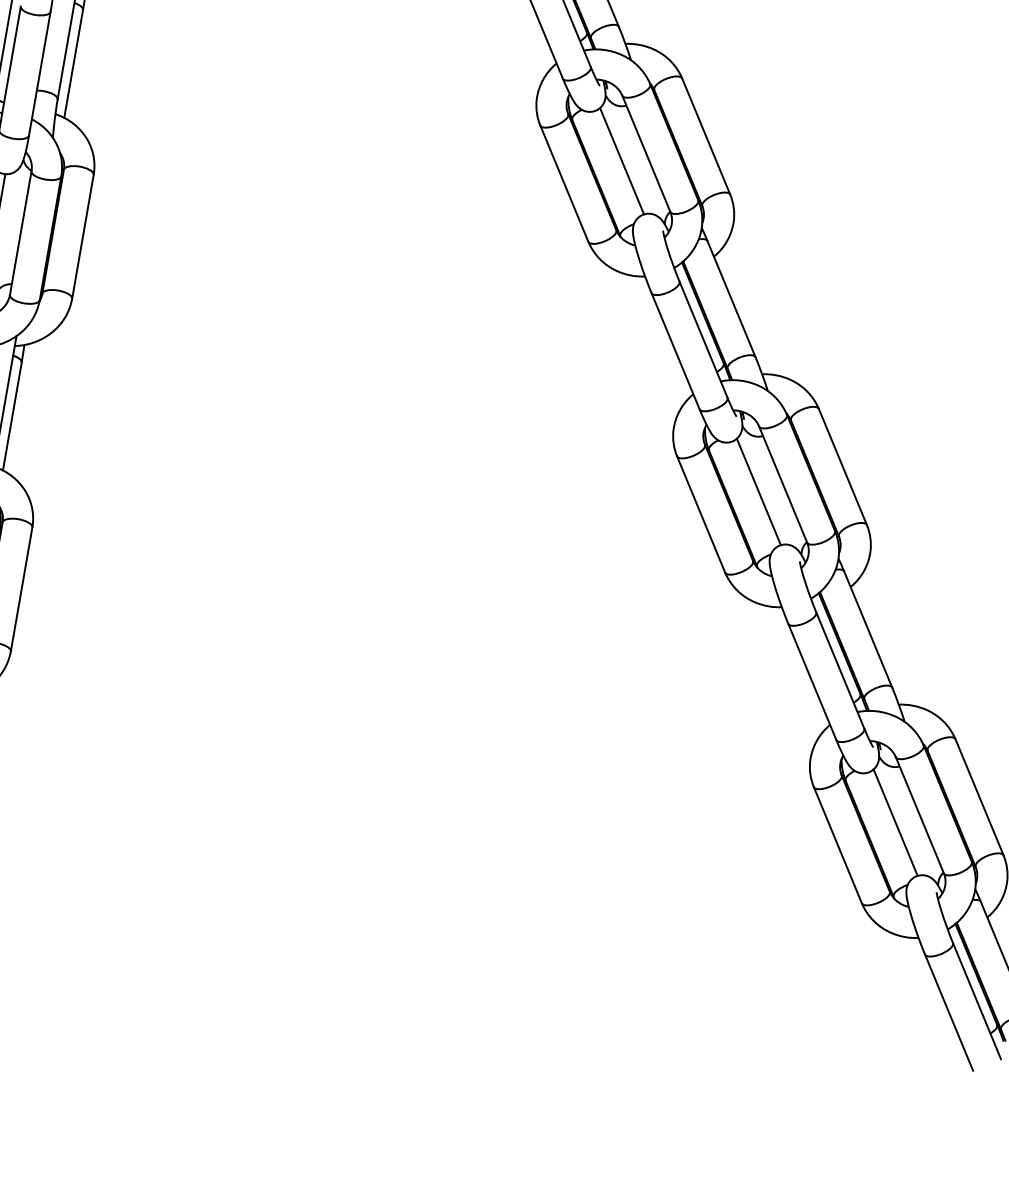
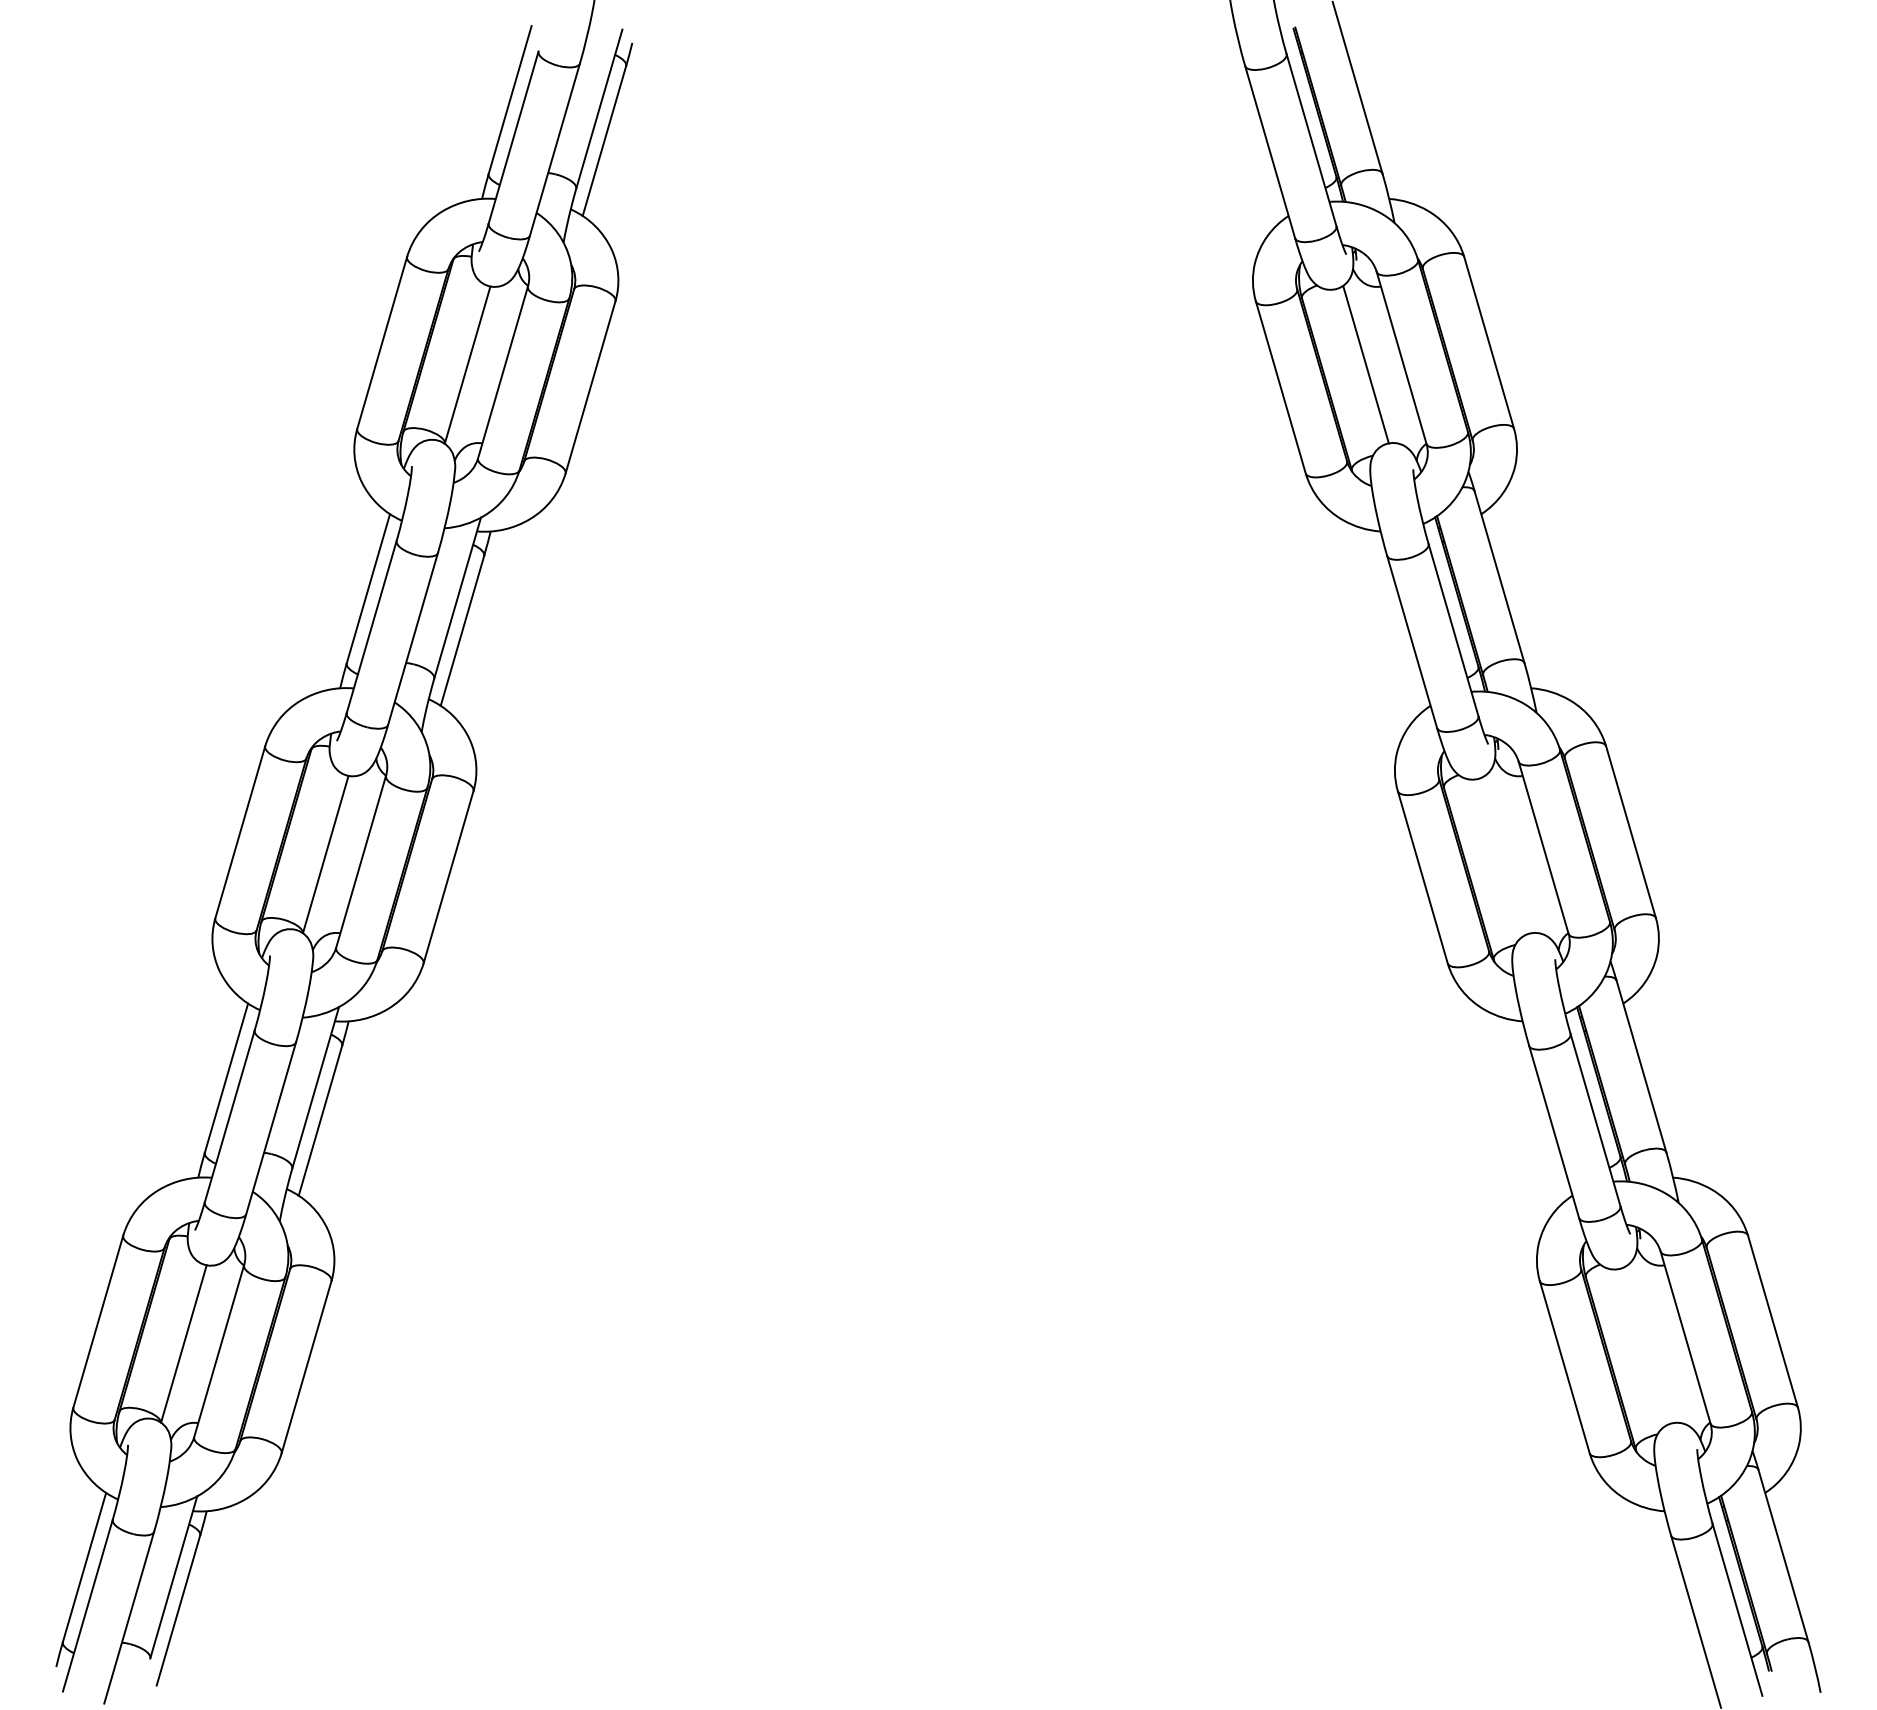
line: (758, 492) -> (1507, 854), removed
line: (895, 822) -> (1650, 1344), removed

